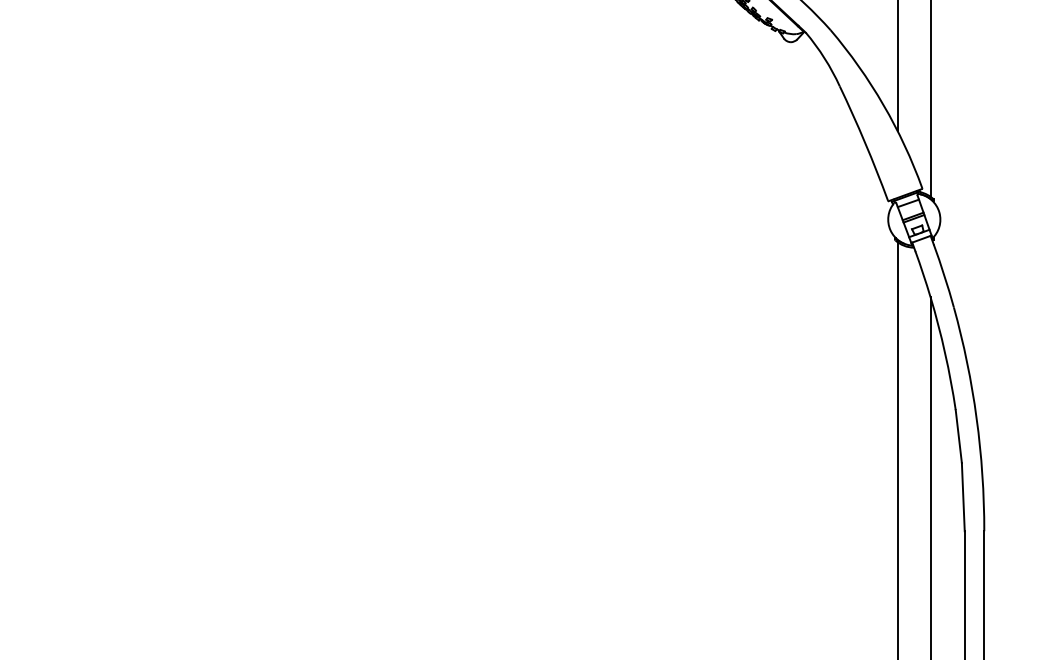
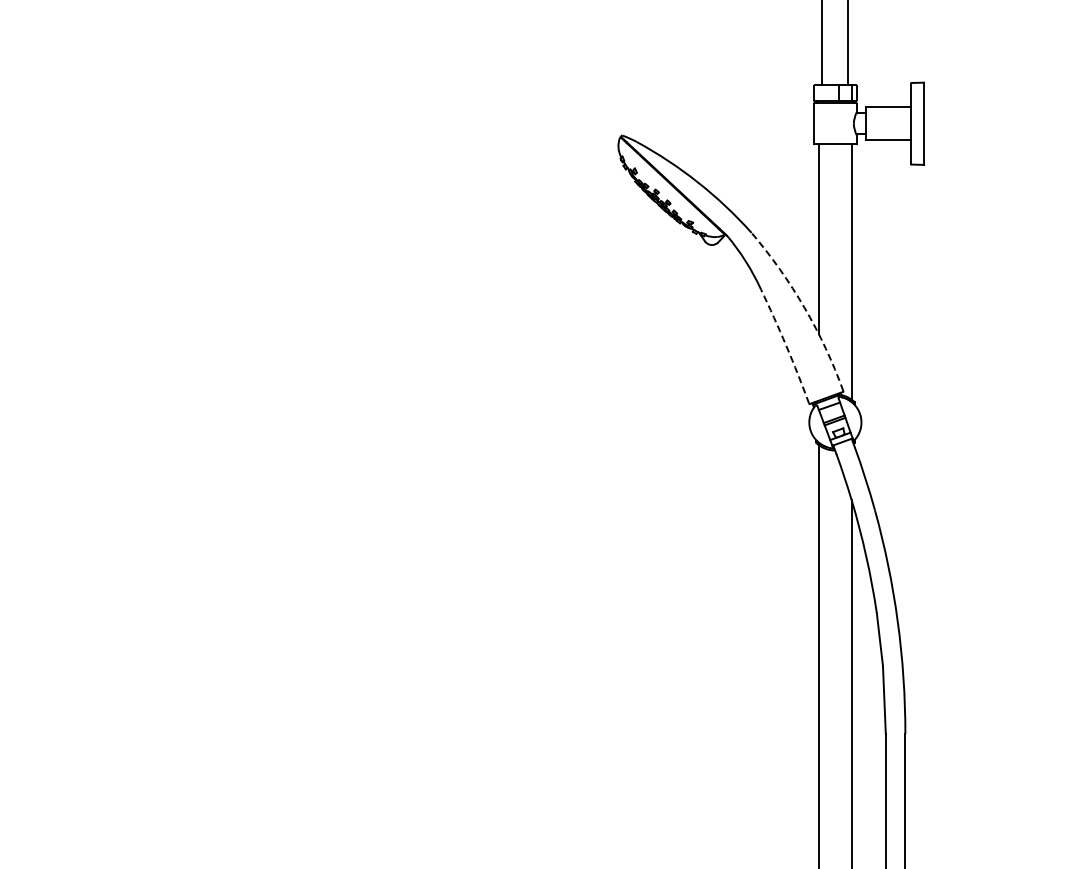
arc: (883, 104) -> (804, 307), solid -> dashed
arc: (865, 142) -> (786, 345), solid -> dashed

